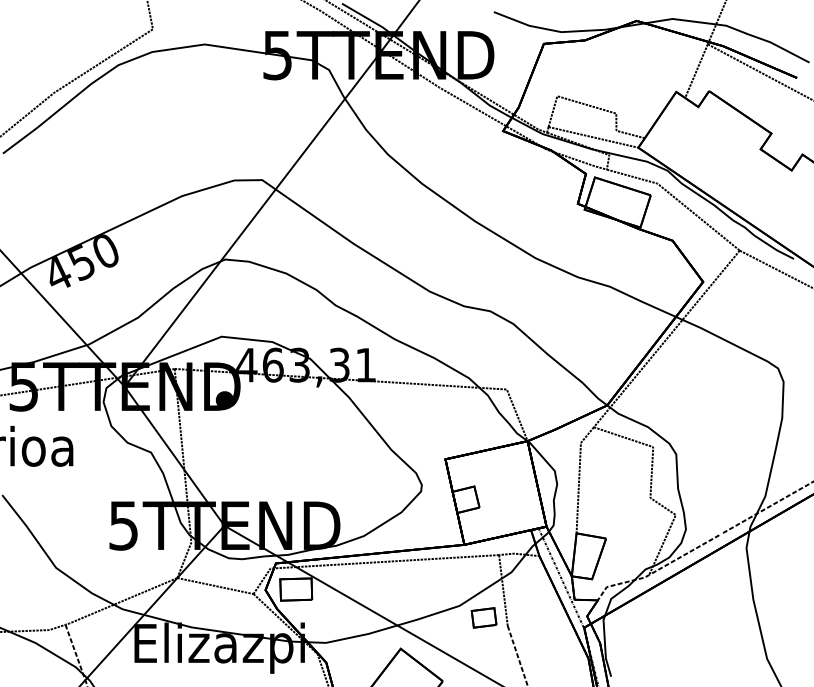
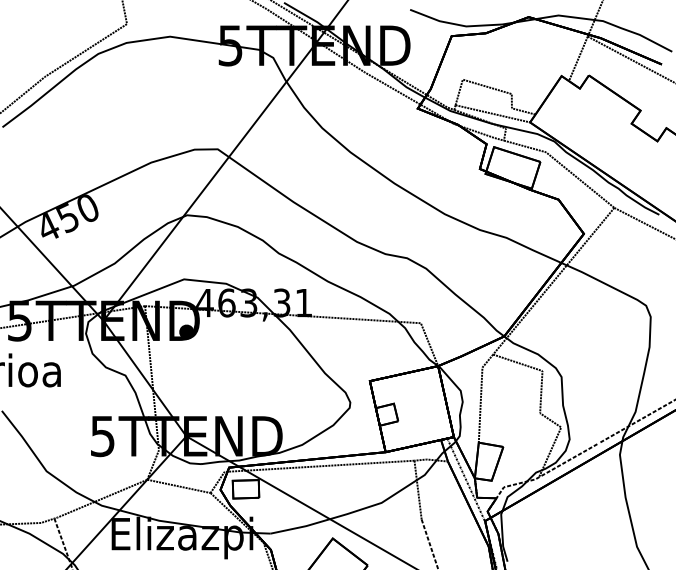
part: (483, 617) -> (401, 512), removed

